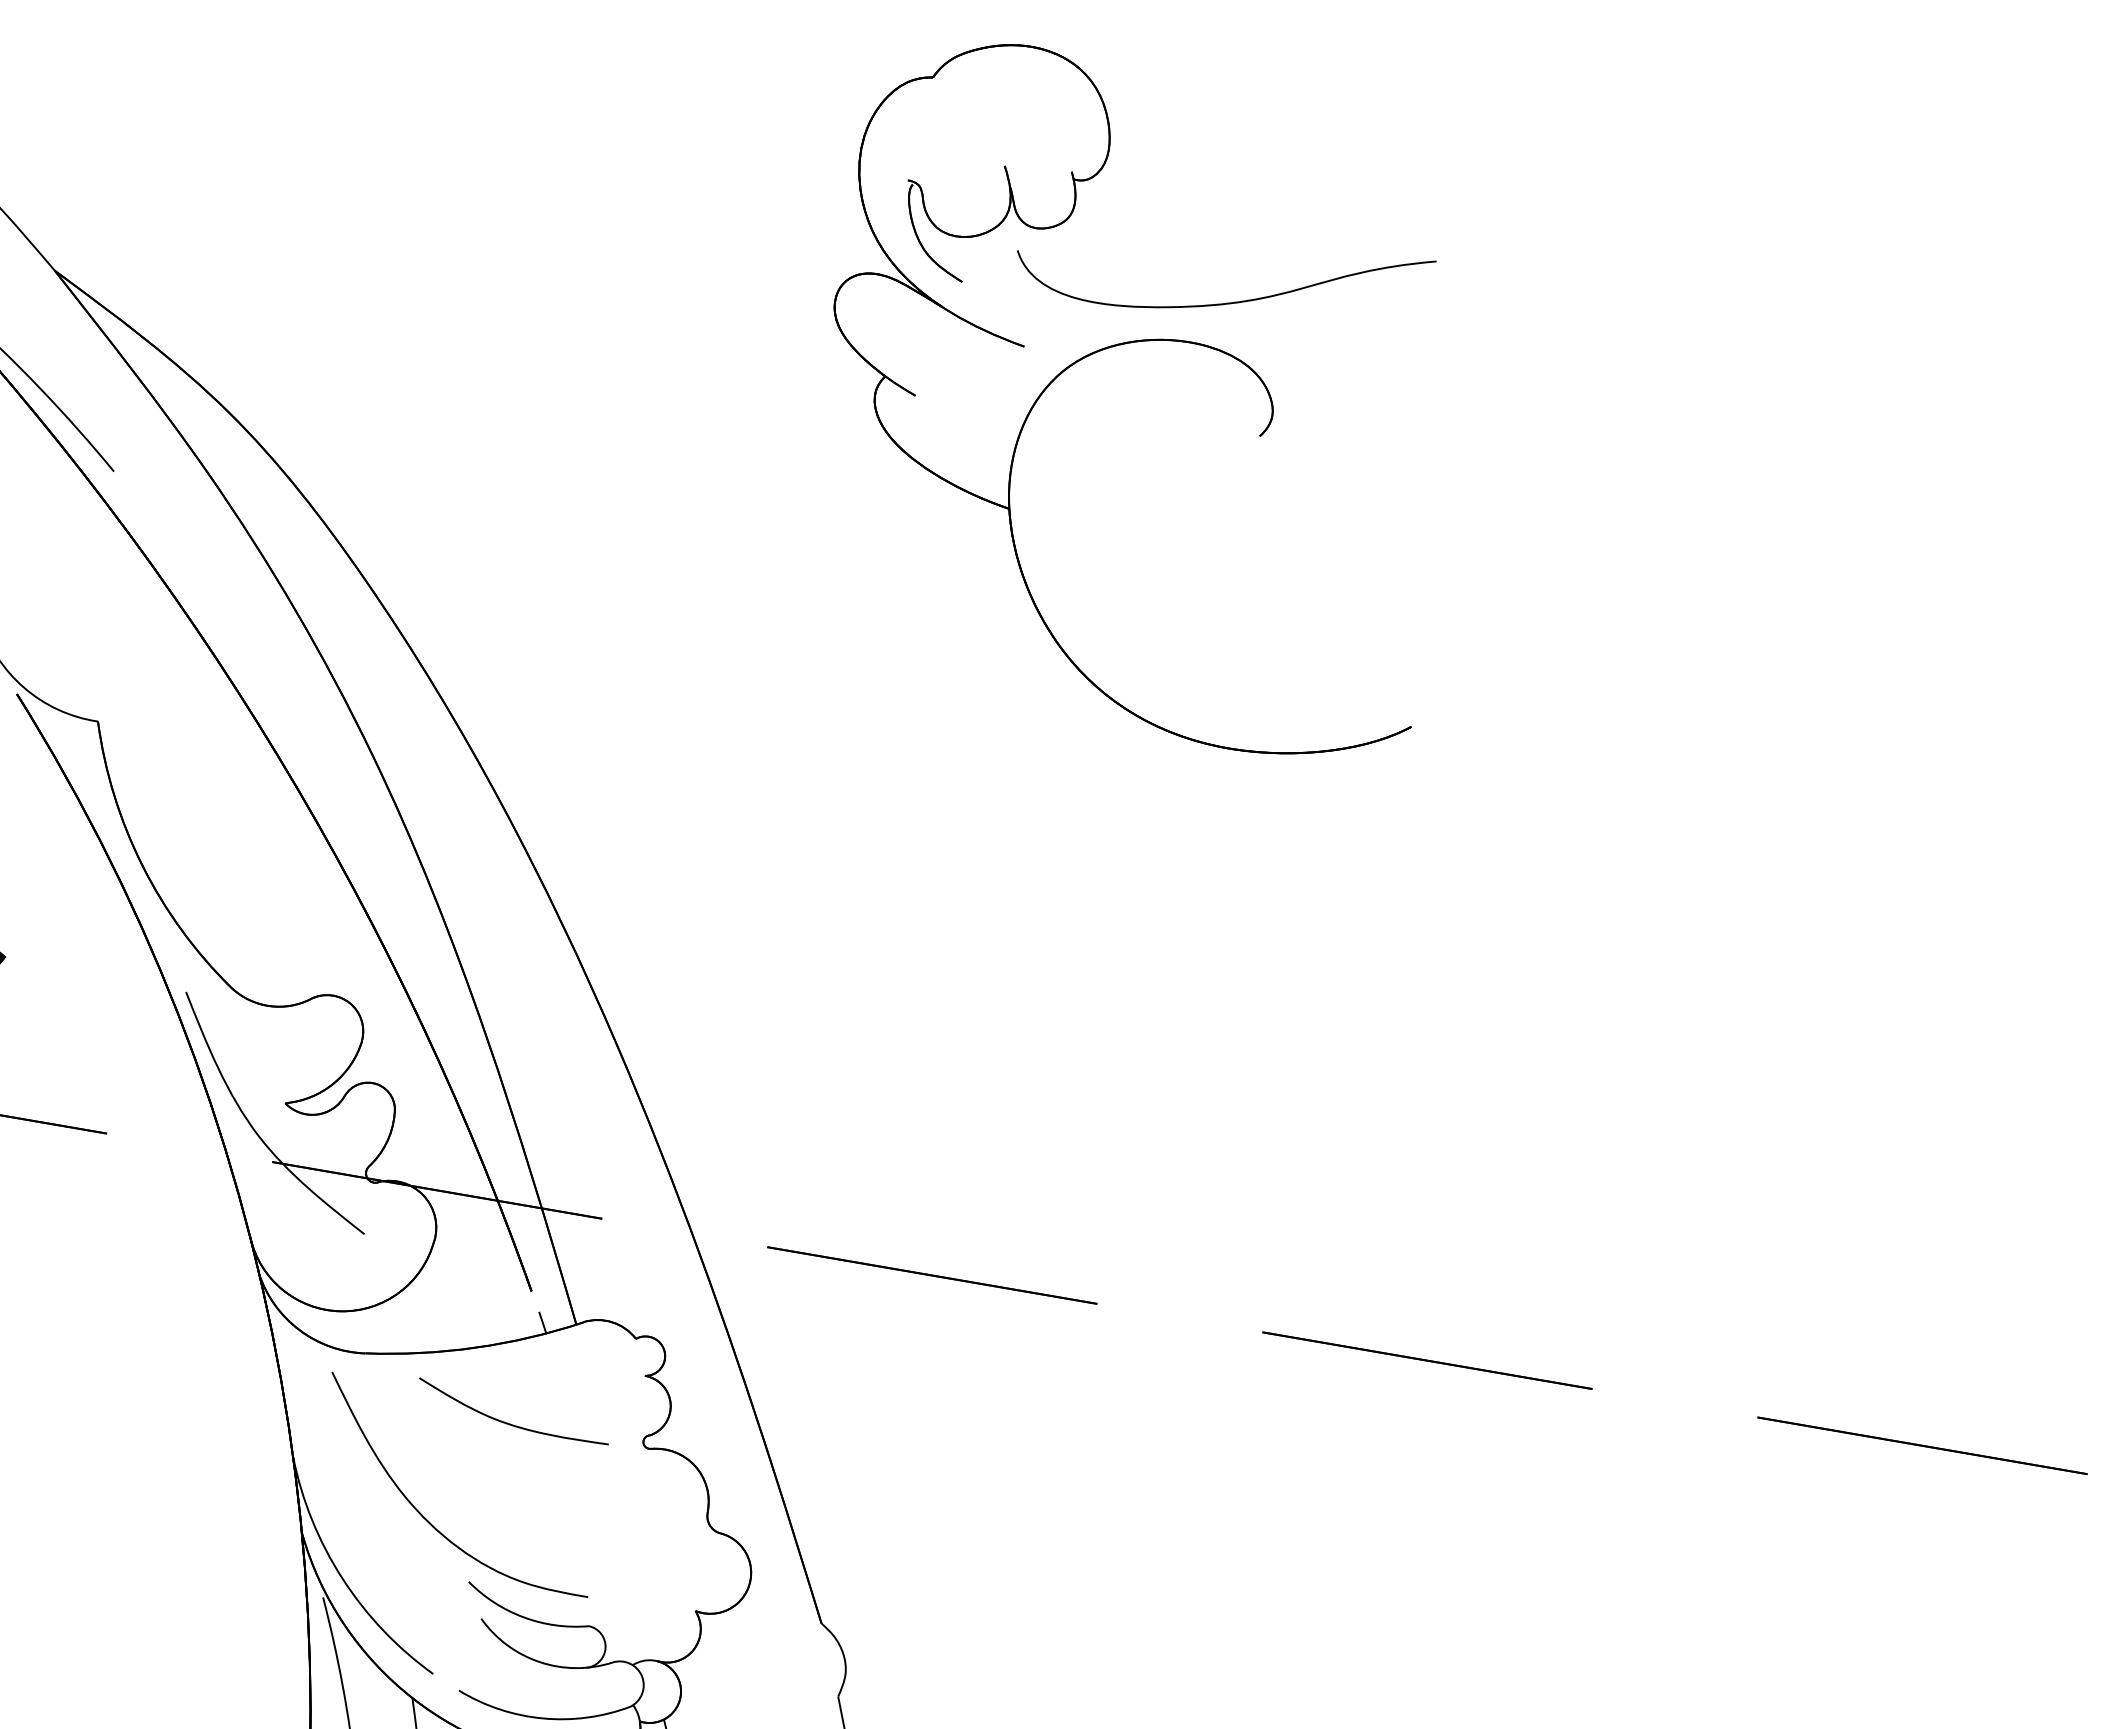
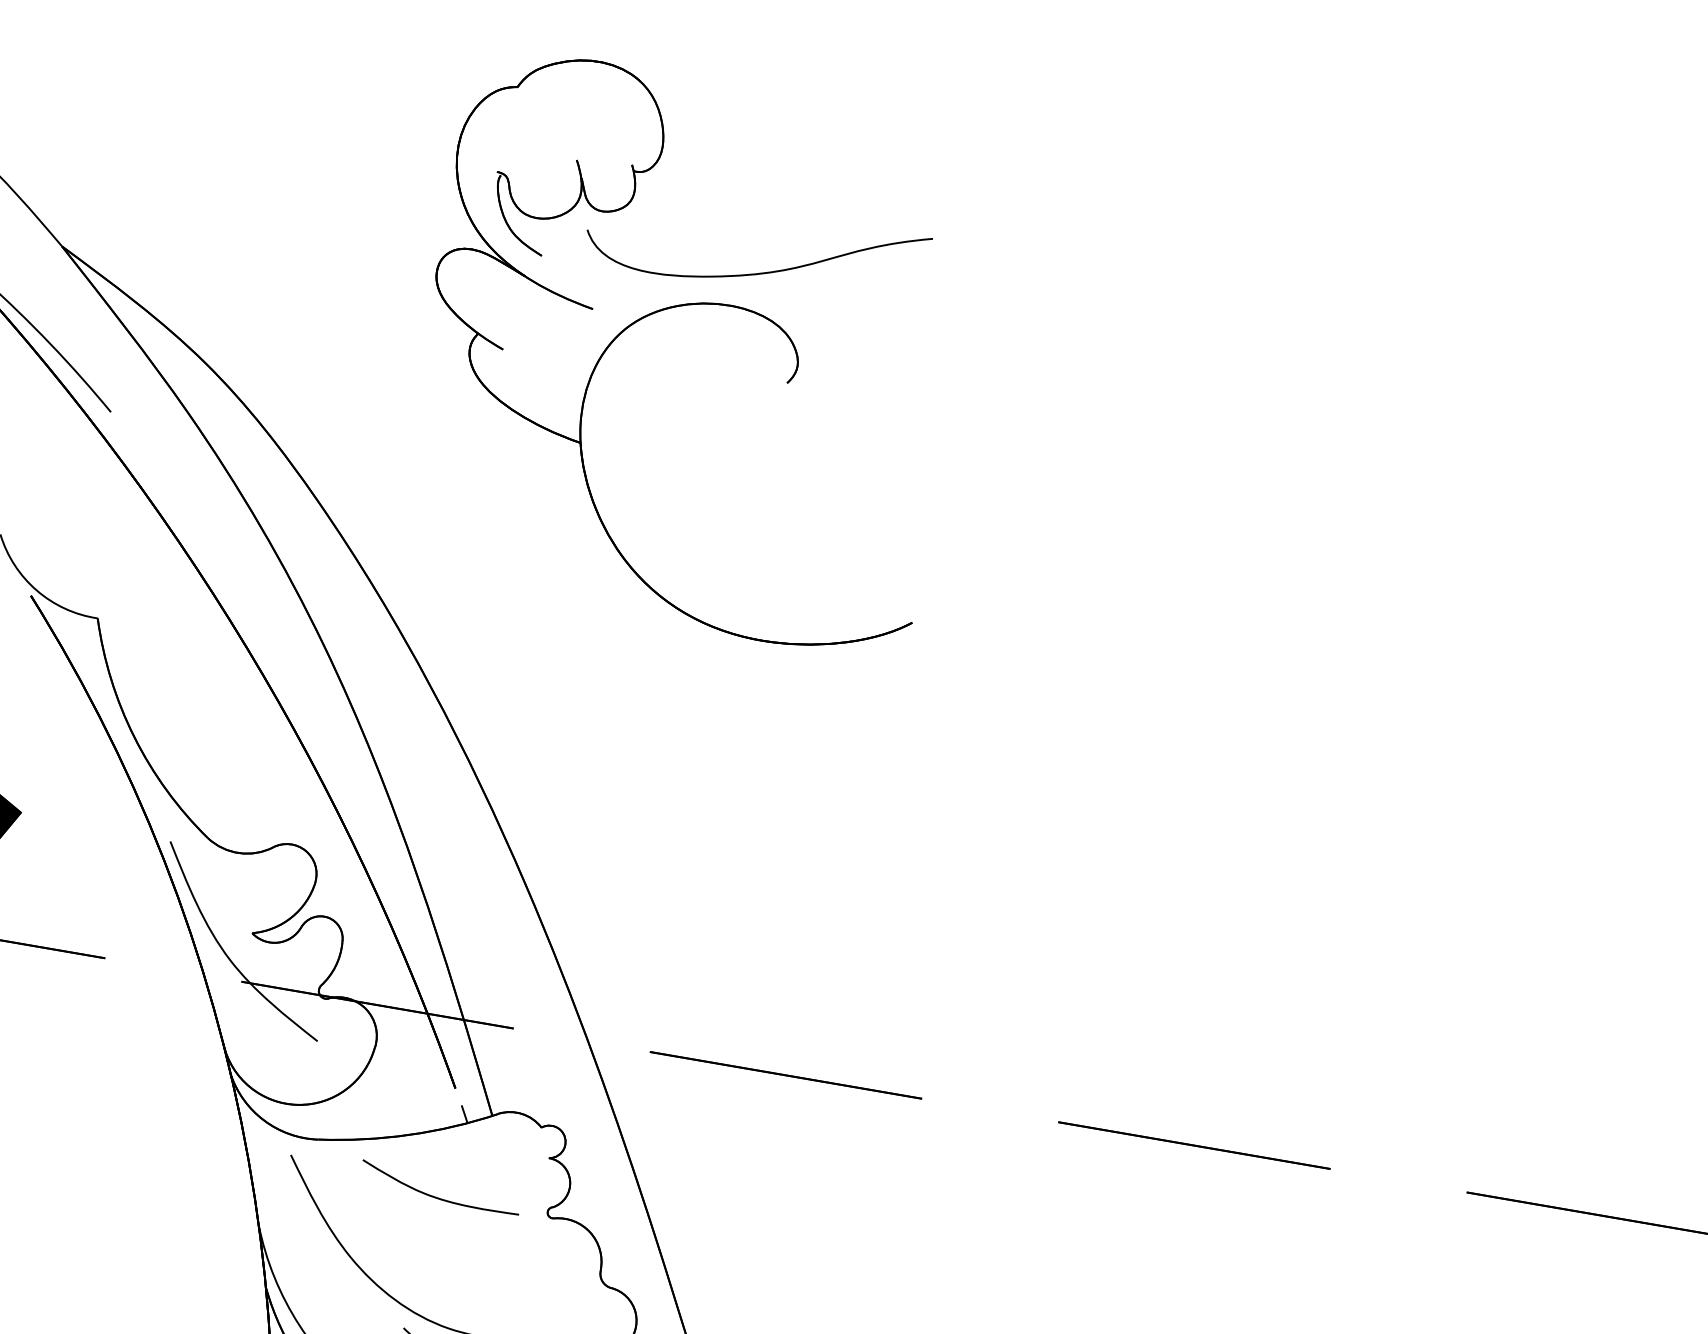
part: (1125, 344) -> (676, 307), moved

